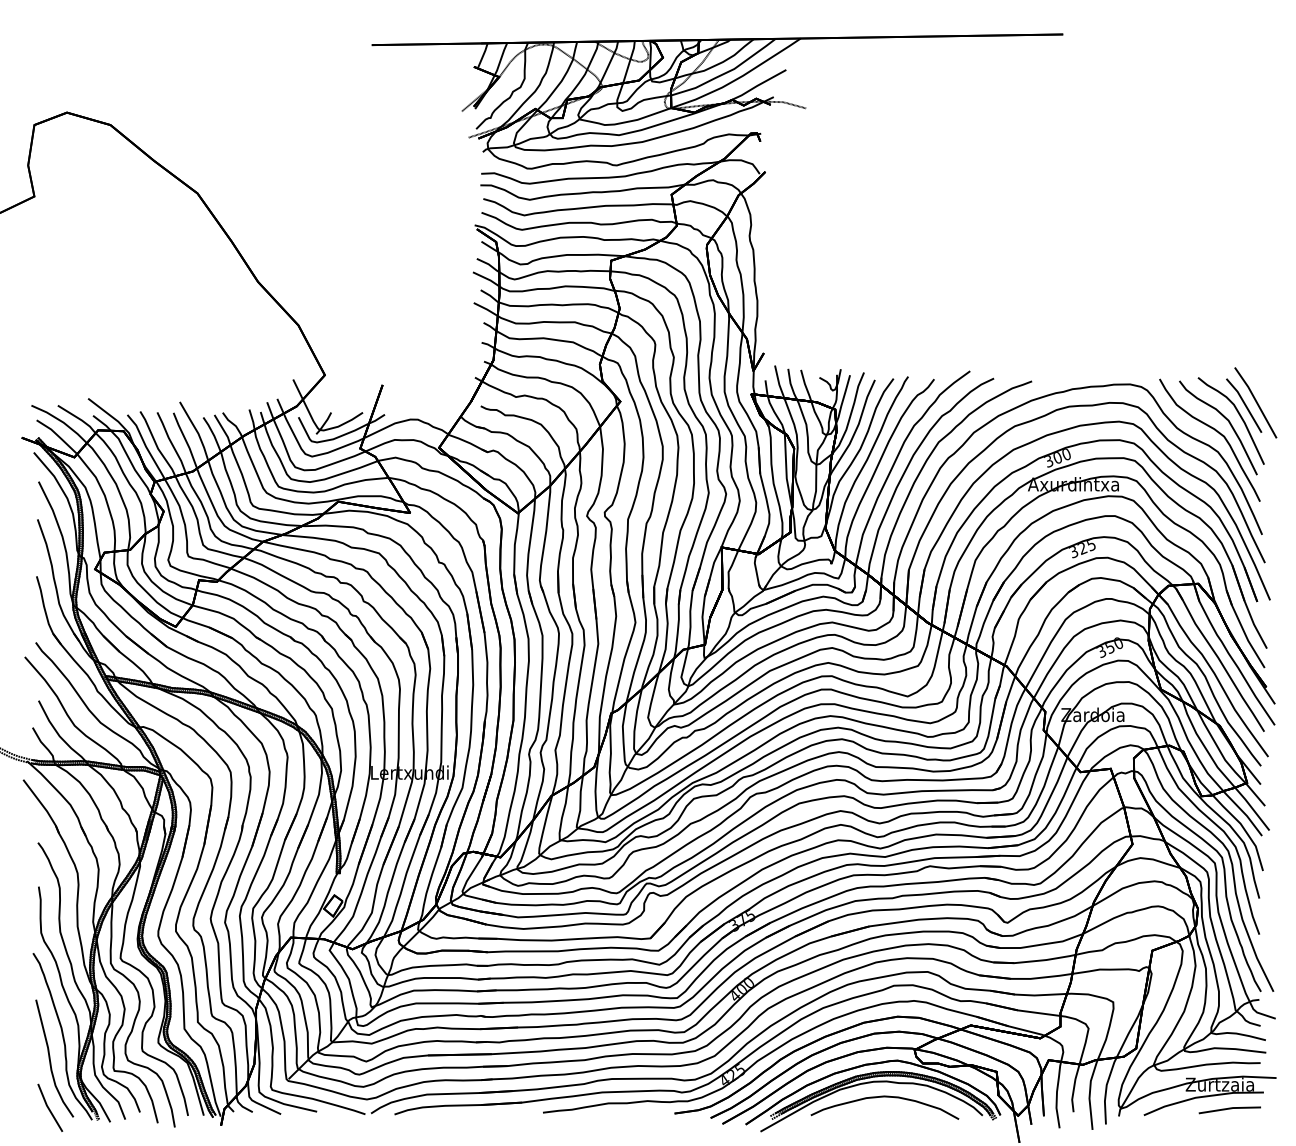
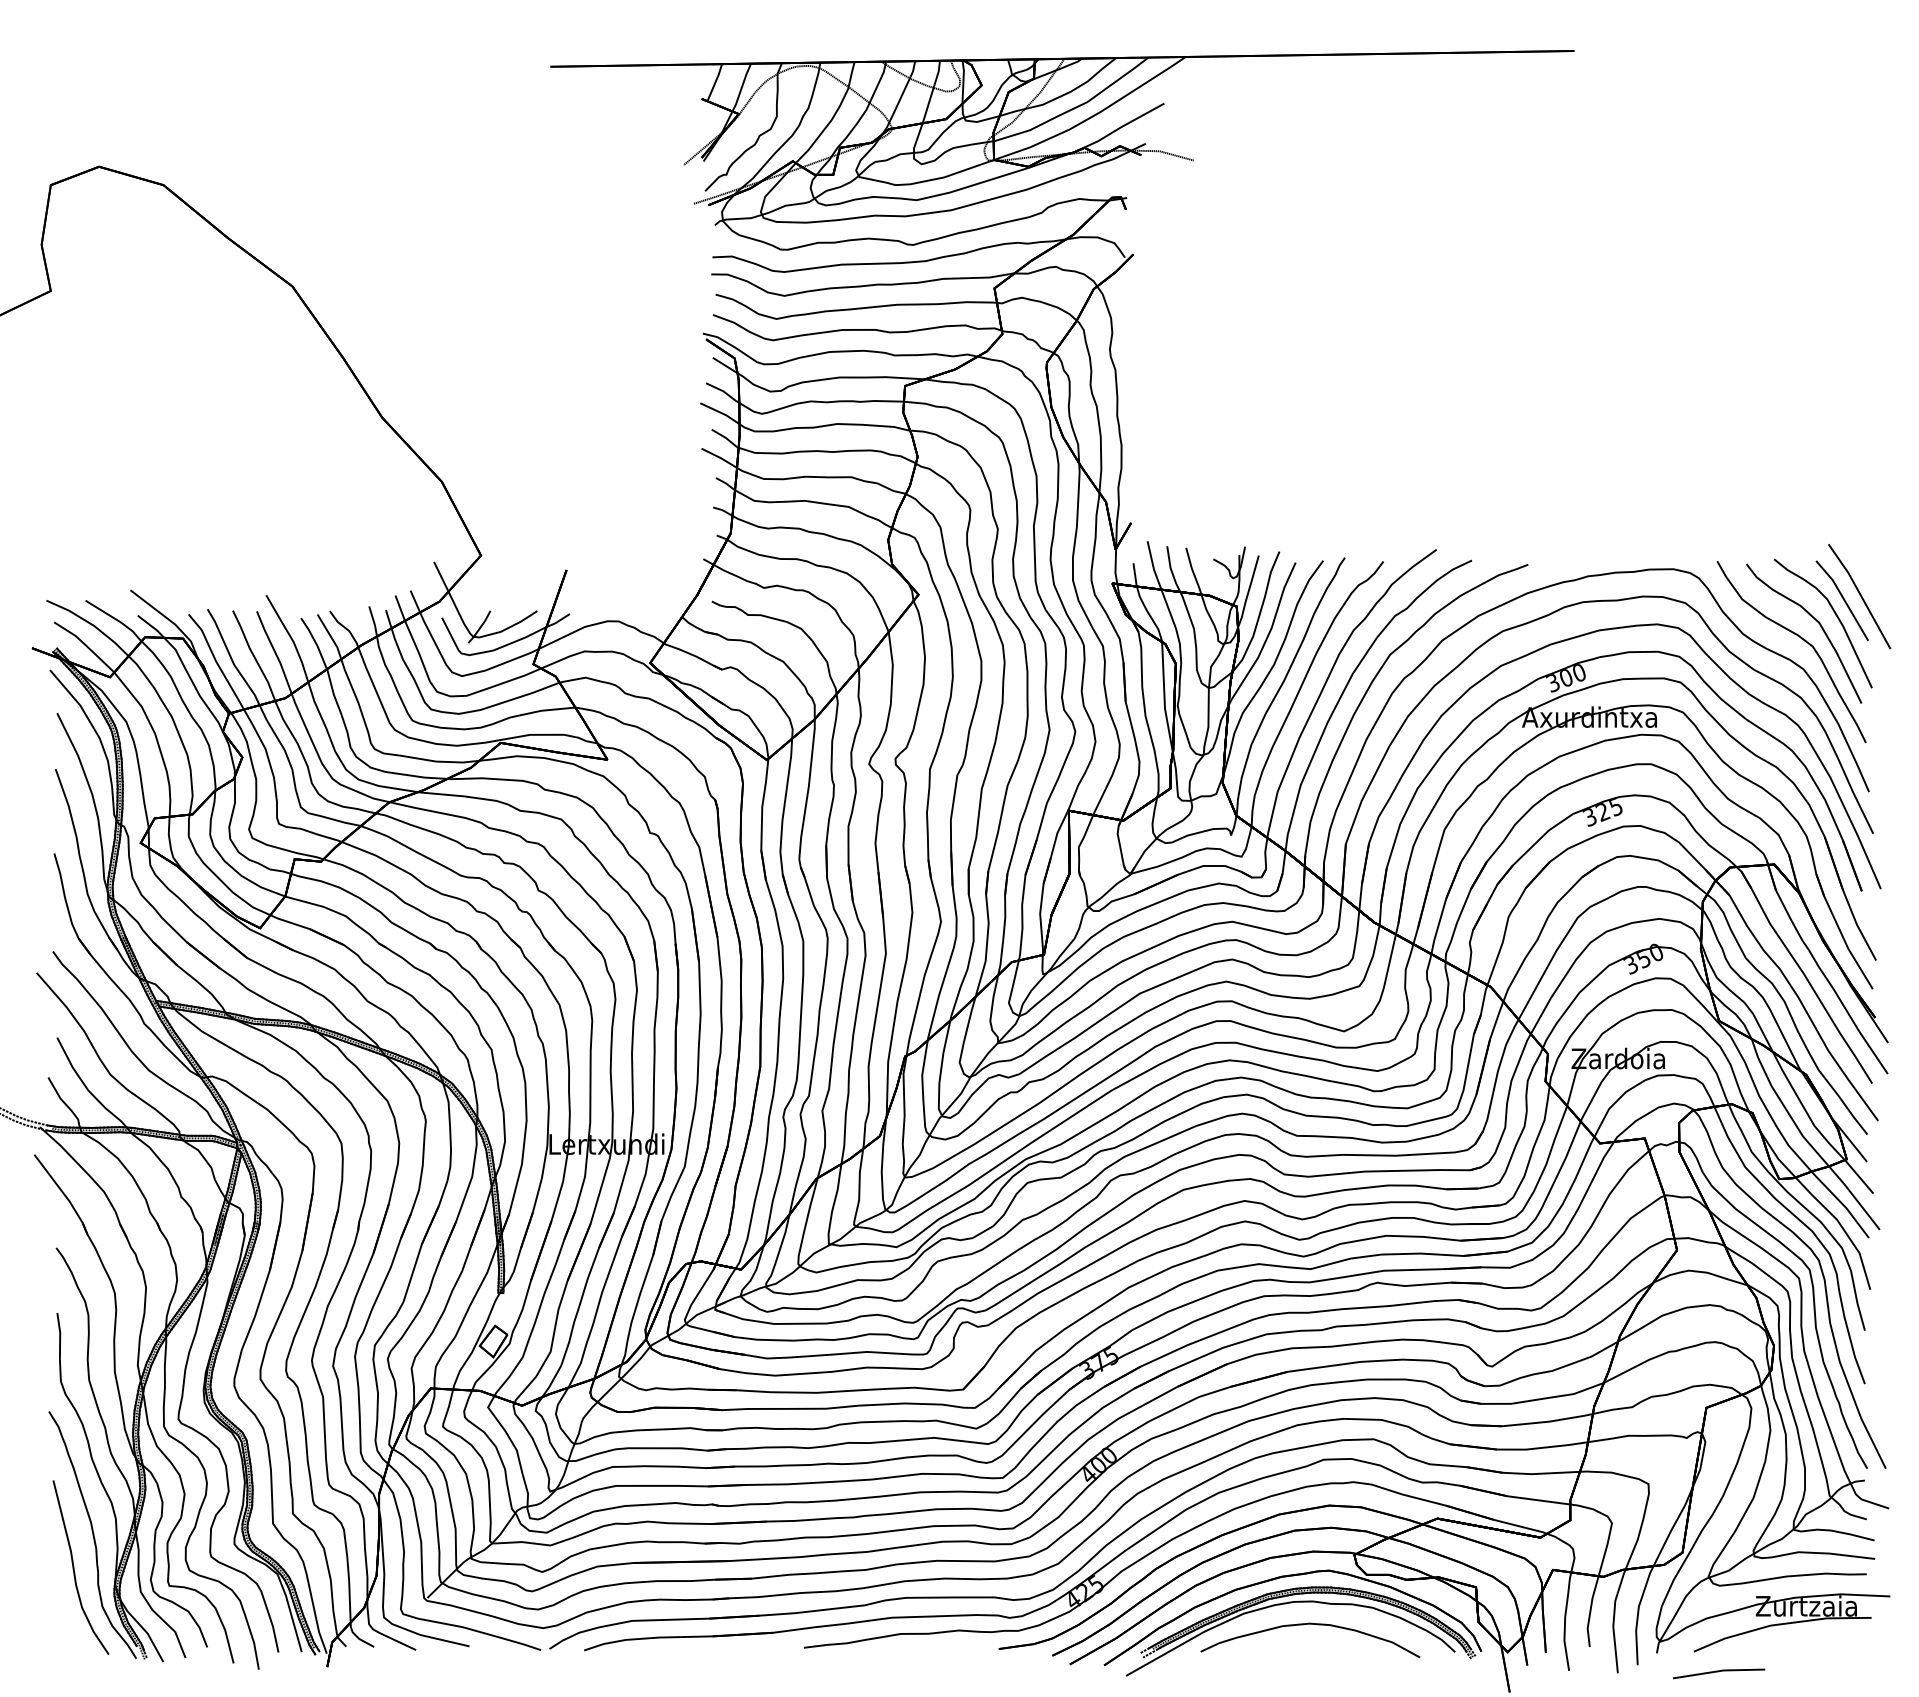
line: (49, 1107) -> (73, 1640), removed
line: (1229, 1109) -> (1718, 1672), moved

